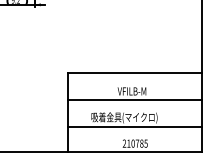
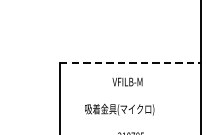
line: (135, 73) -> (131, 63), solid -> dashed
line: (134, 100) -> (130, 91), removed
line: (134, 127) -> (130, 119), removed

